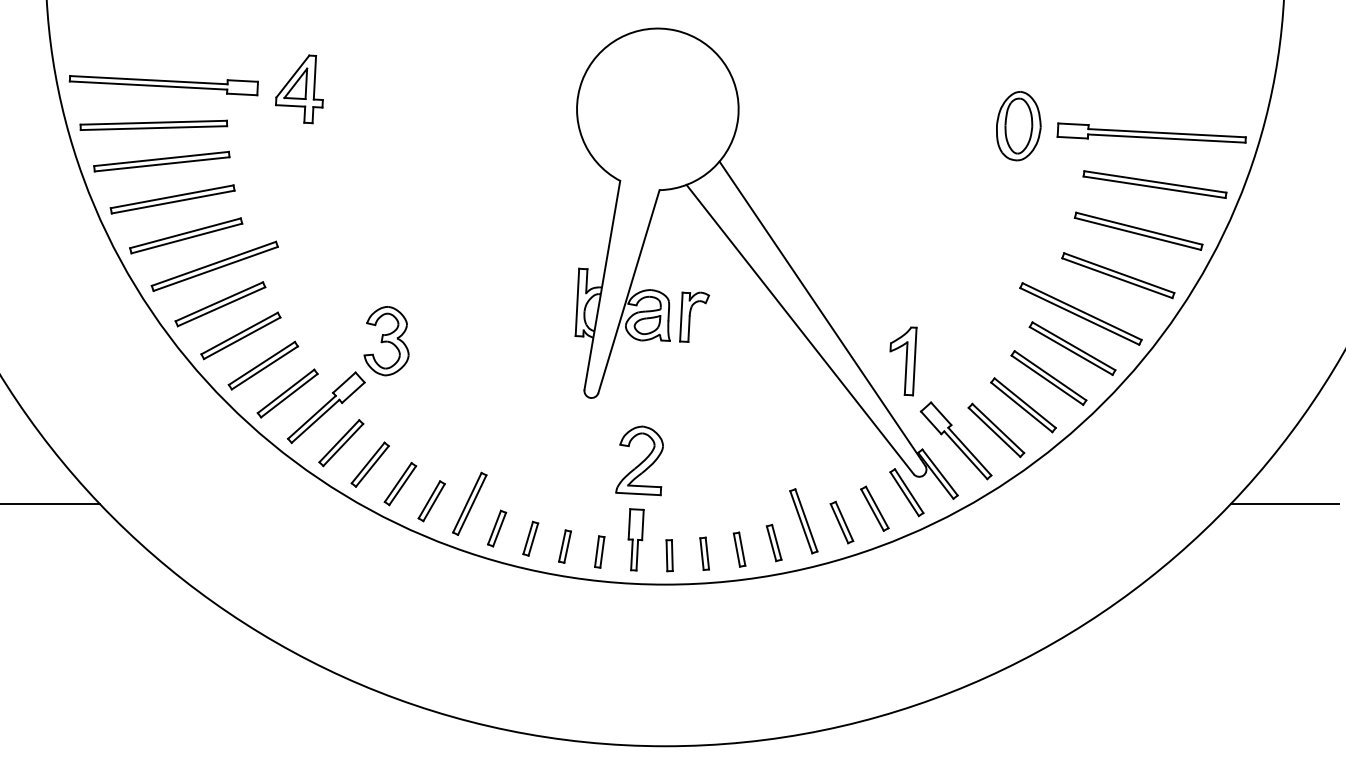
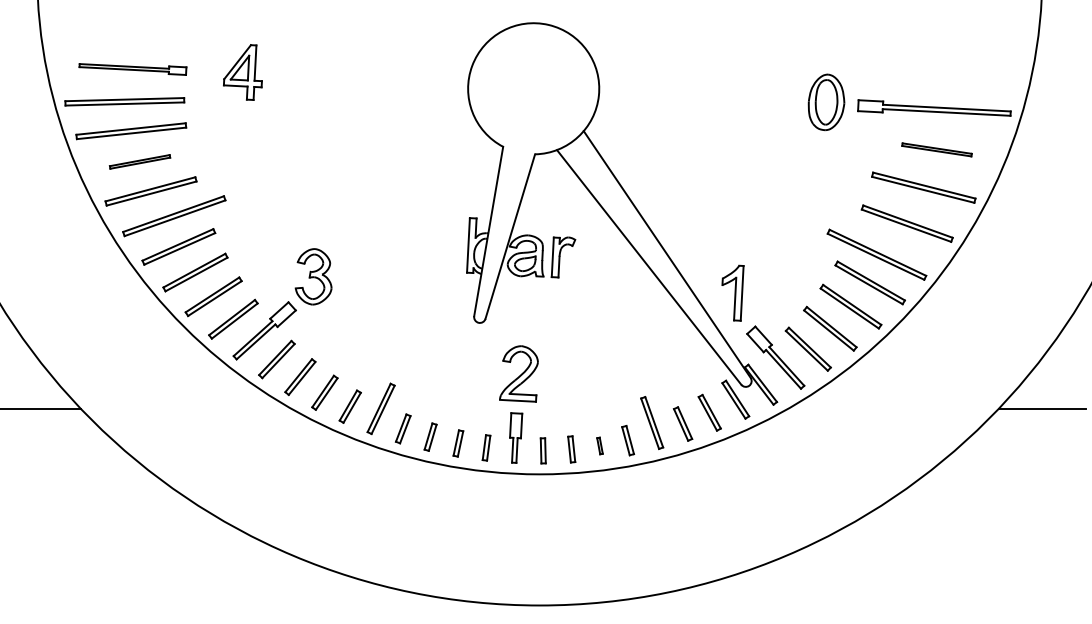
part: (163, 85) -> (132, 69), size x0.7
part: (1154, 184) -> (936, 149), size x0.6
part: (171, 198) -> (139, 161), size x0.6
part: (738, 549) -> (599, 445), size x0.6

